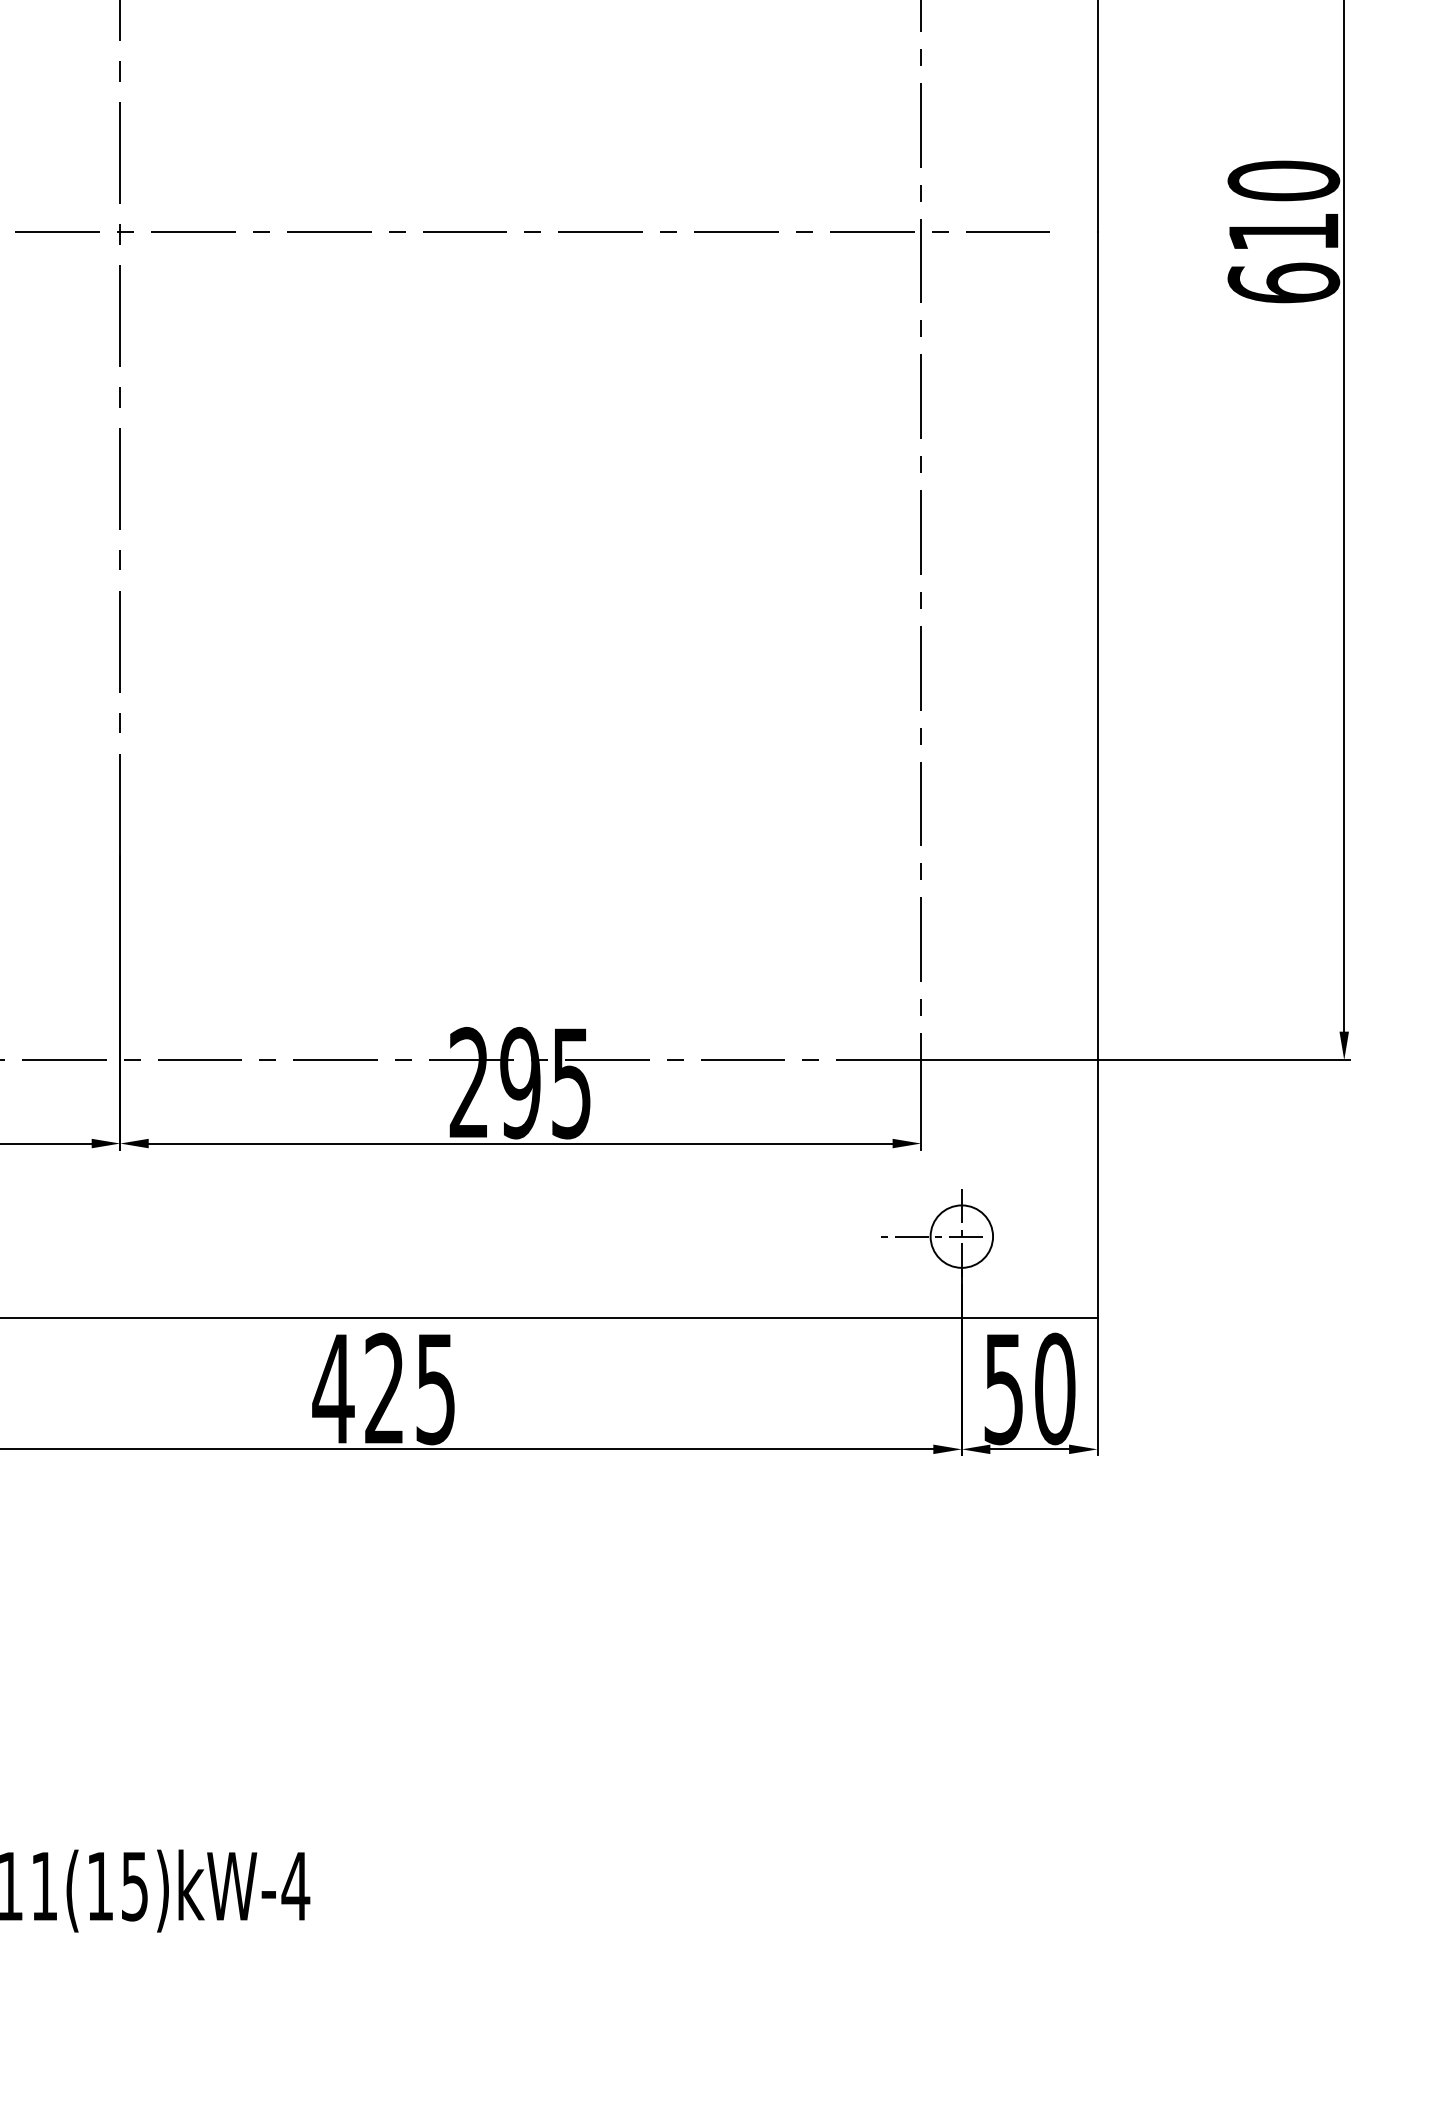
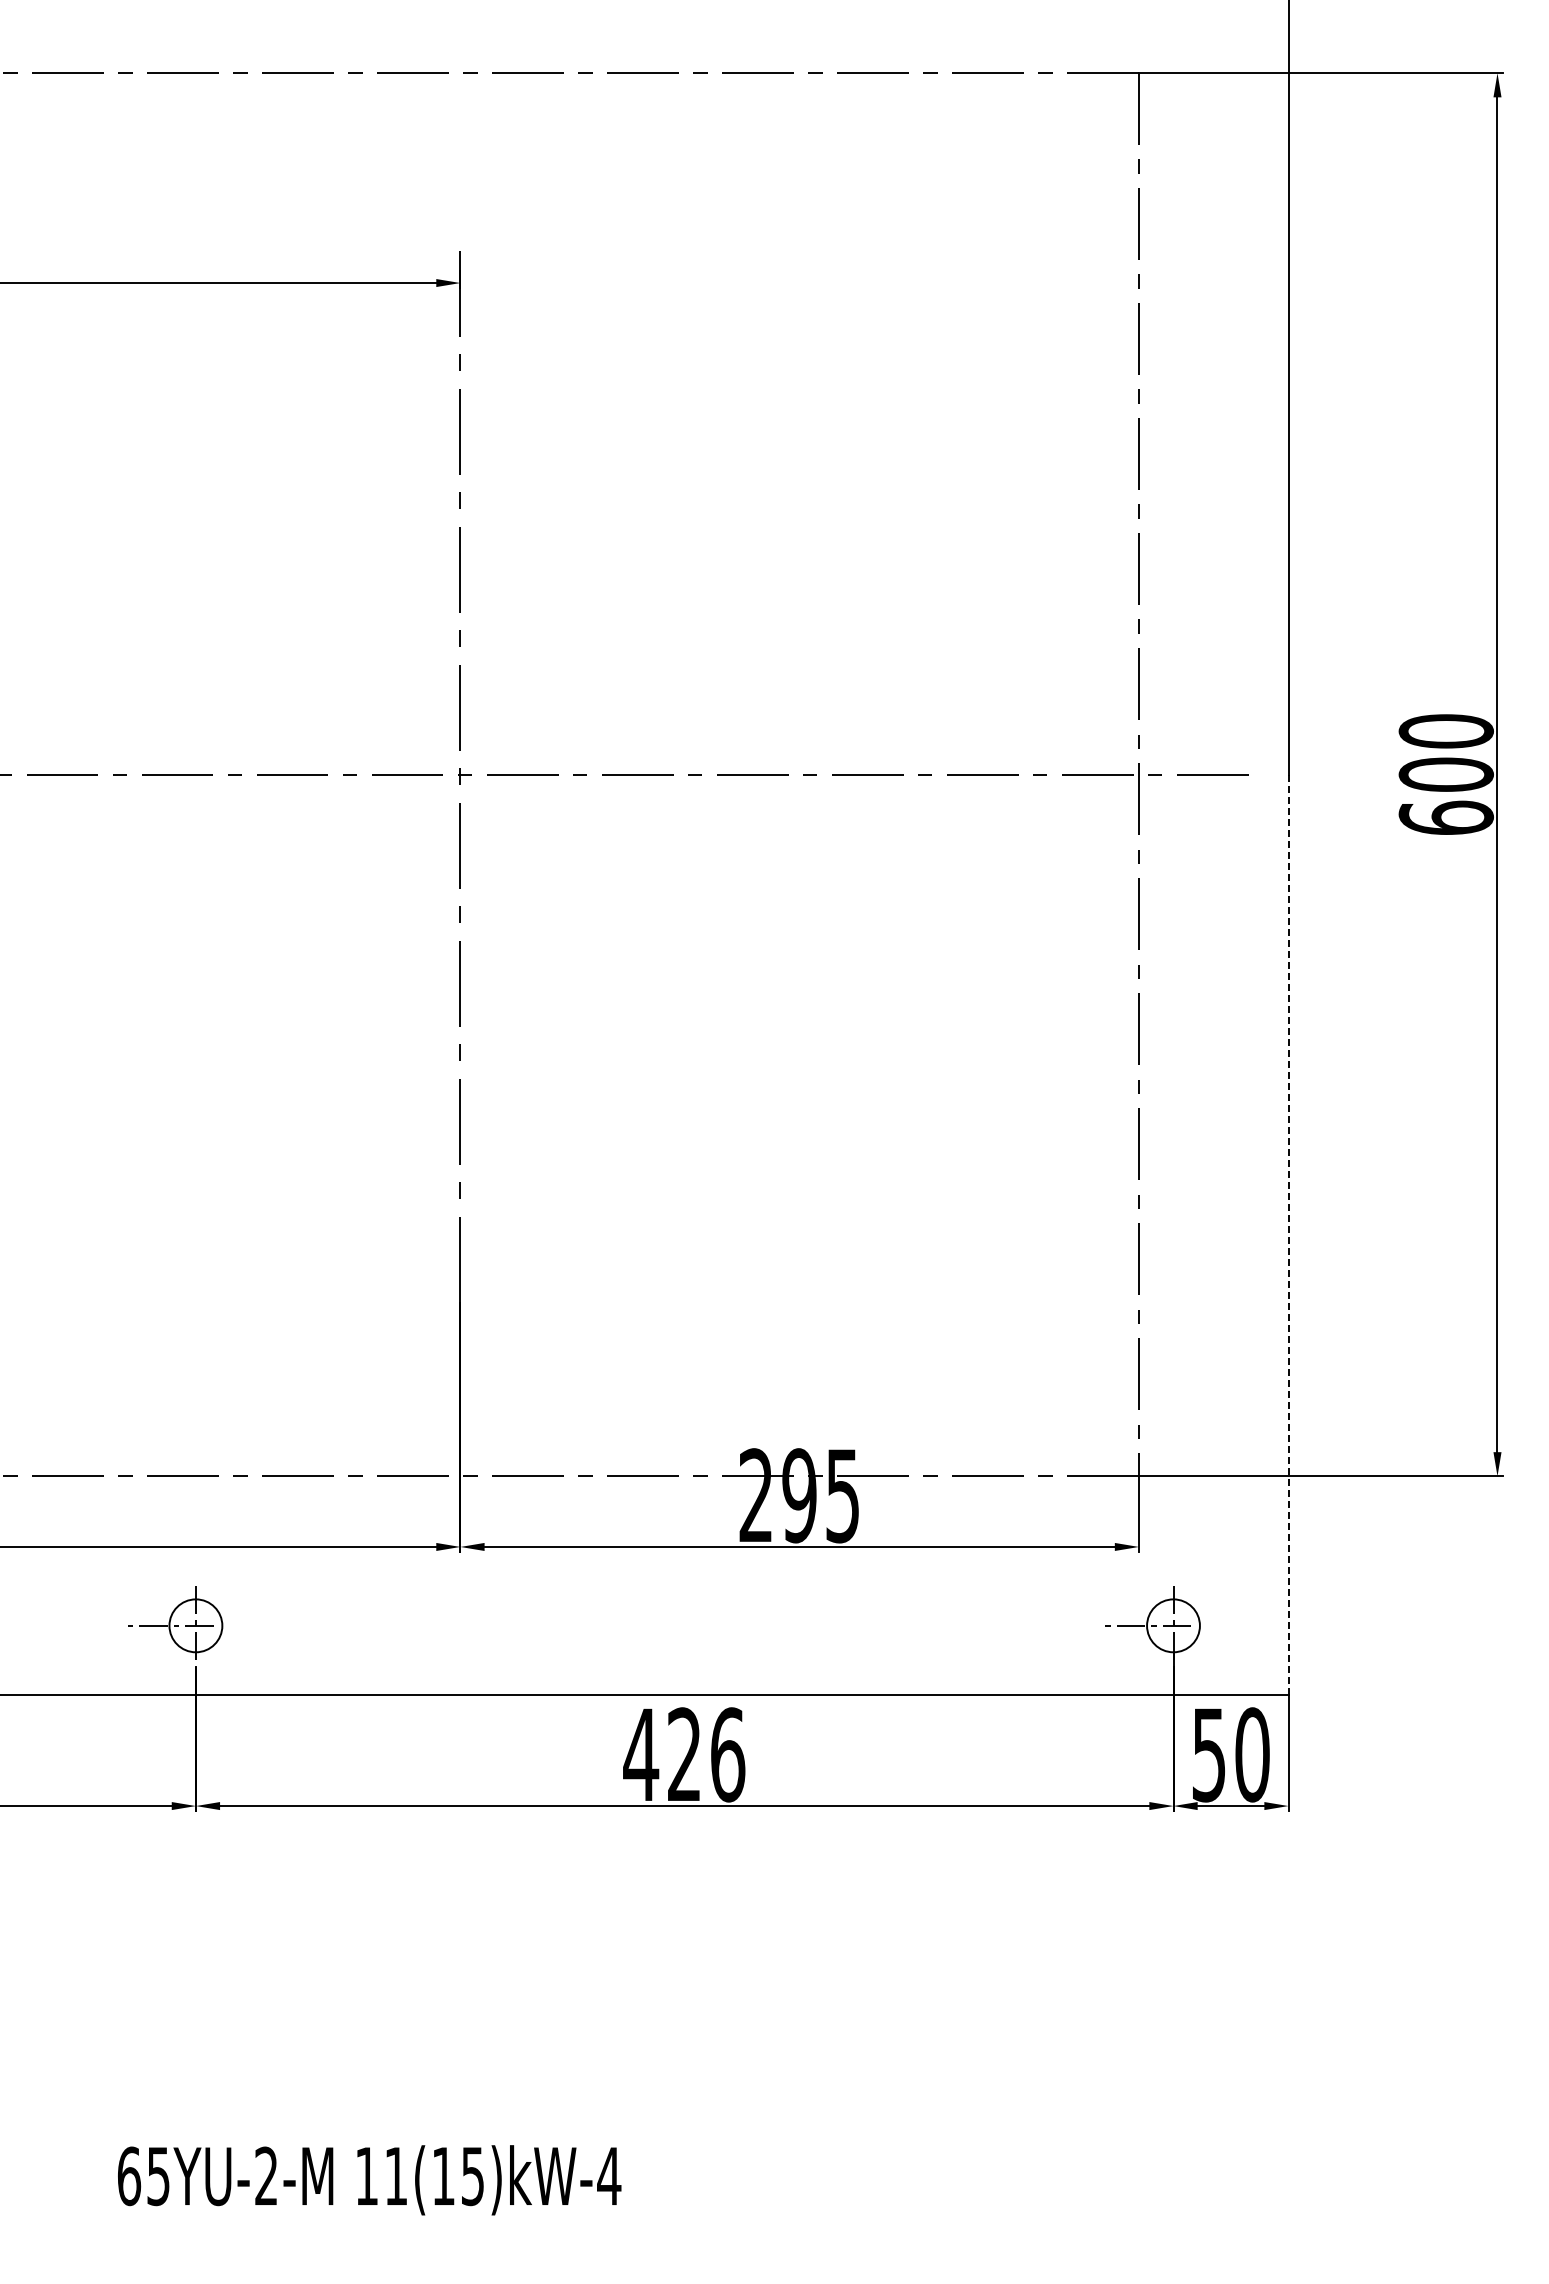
text: (1282, 231) -> (1445, 774), 610 -> 600
line: (1097, 775) -> (1288, 1235), solid -> dashed
text: (436, 1388) -> (728, 1754), 425 -> 426

